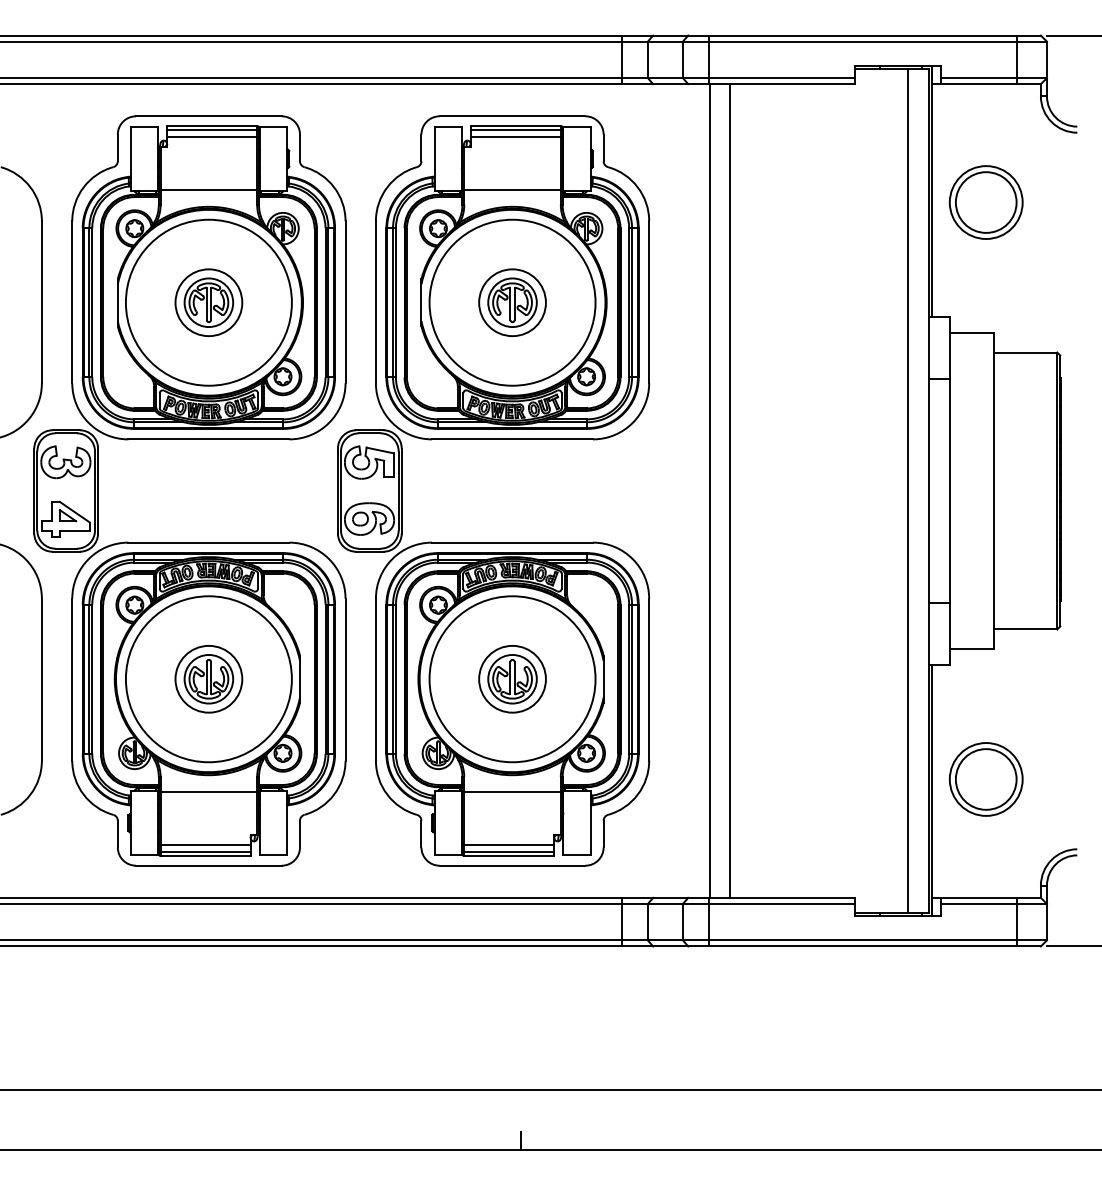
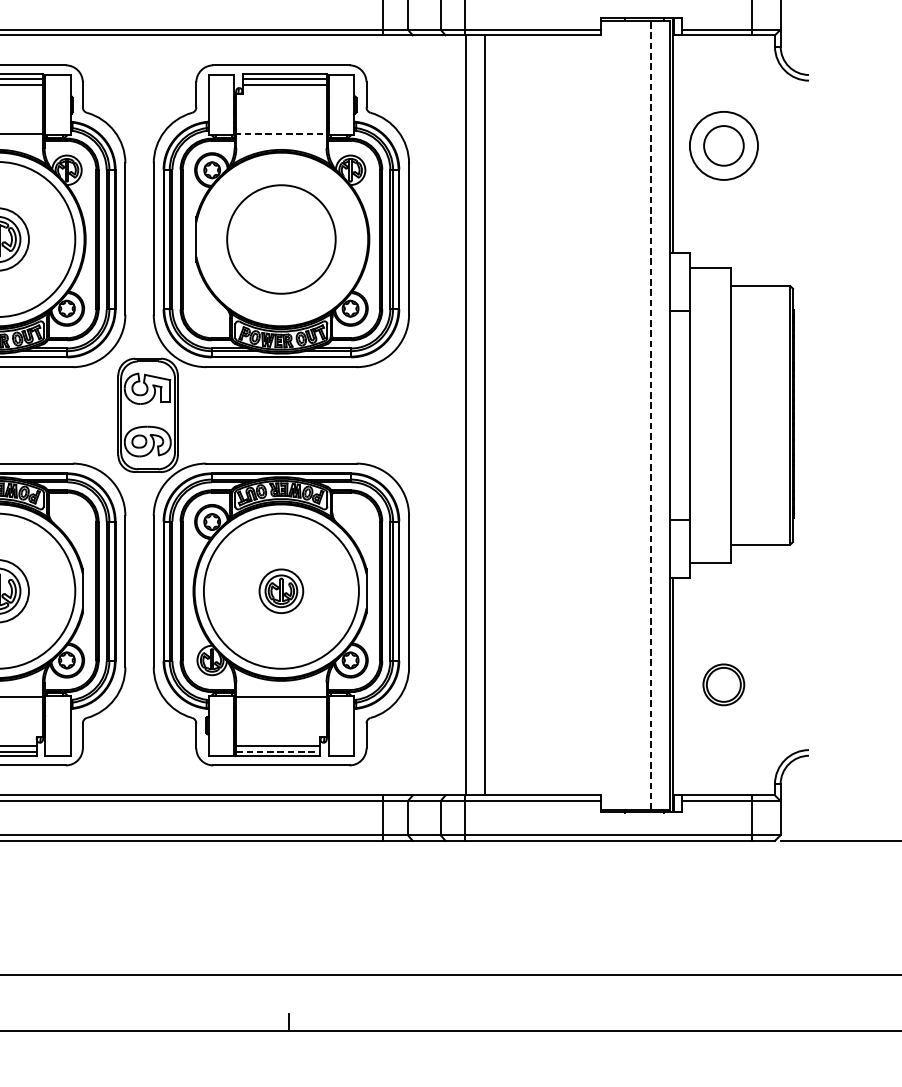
line: (512, 190) -> (281, 134), solid -> dashed
circle: (985, 202) -> (723, 145), size x0.7
circle: (512, 302) -> (281, 239), size x0.7
part: (512, 302) -> (281, 239), removed
line: (908, 490) -> (651, 414), solid -> dashed
part: (512, 679) -> (281, 591), size x0.7
part: (985, 779) -> (723, 684), size x0.6
line: (509, 851) -> (278, 752), solid -> dashed

